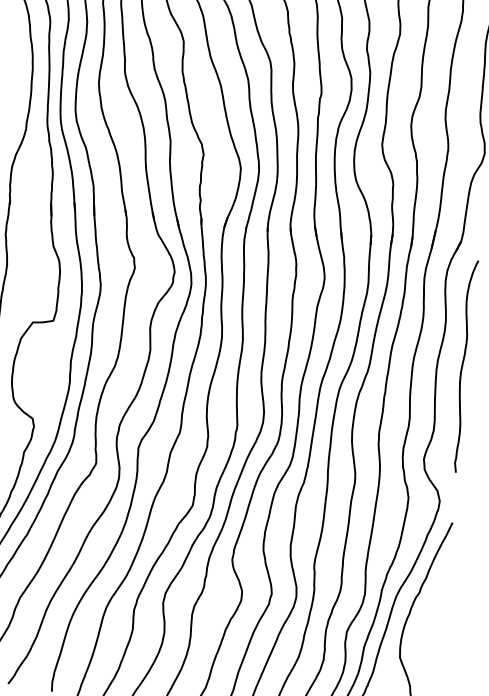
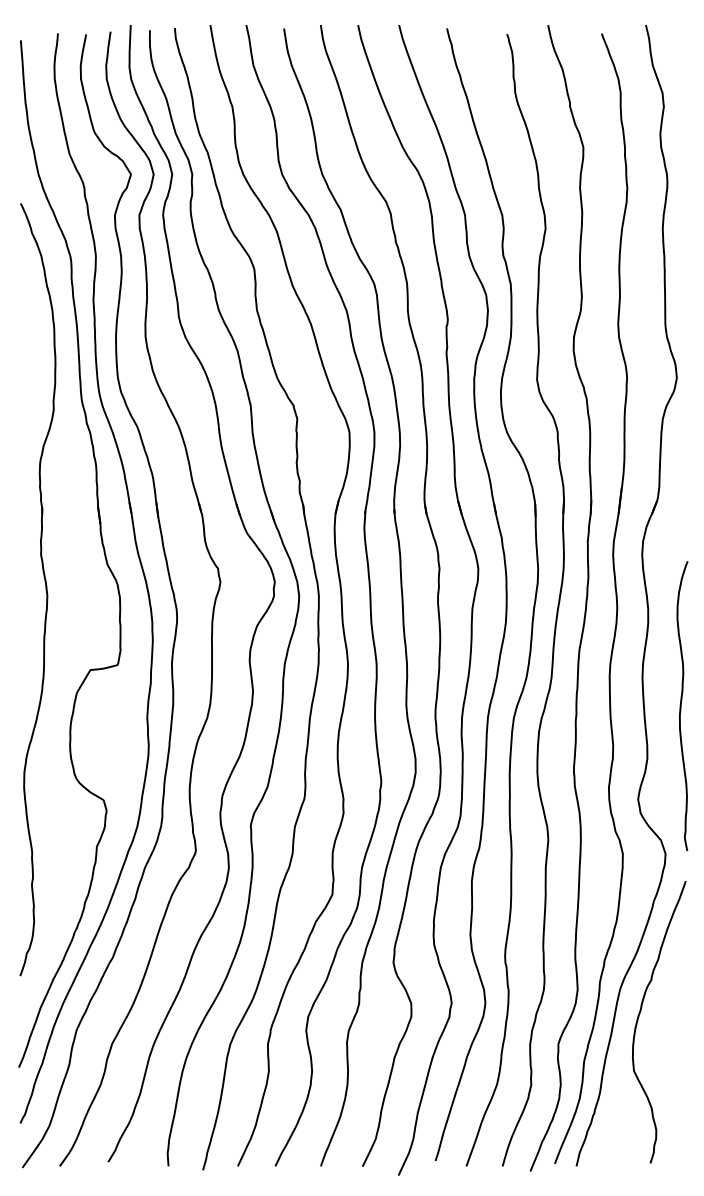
curve: (462, 366) -> (681, 706), moved

